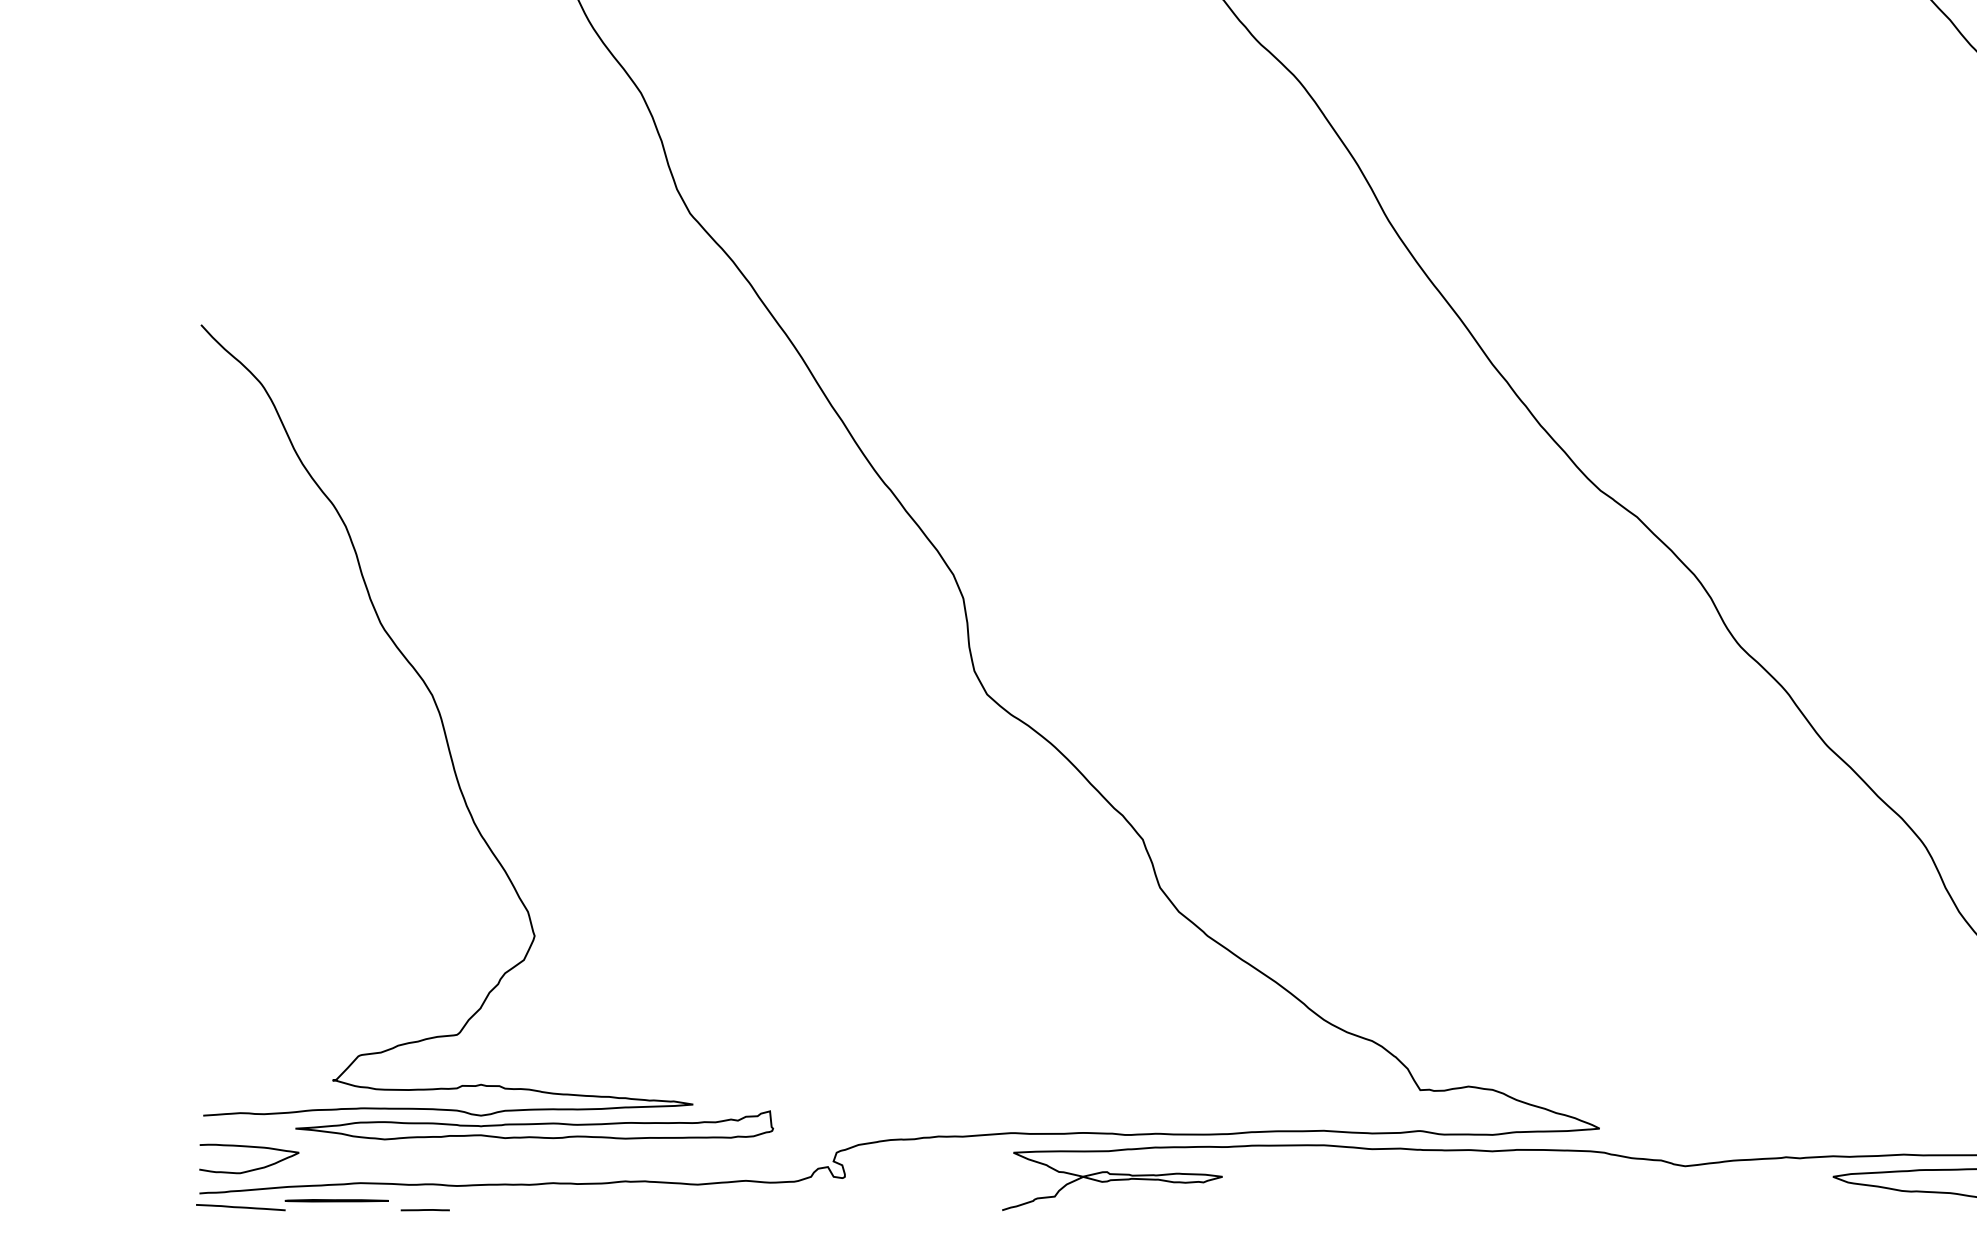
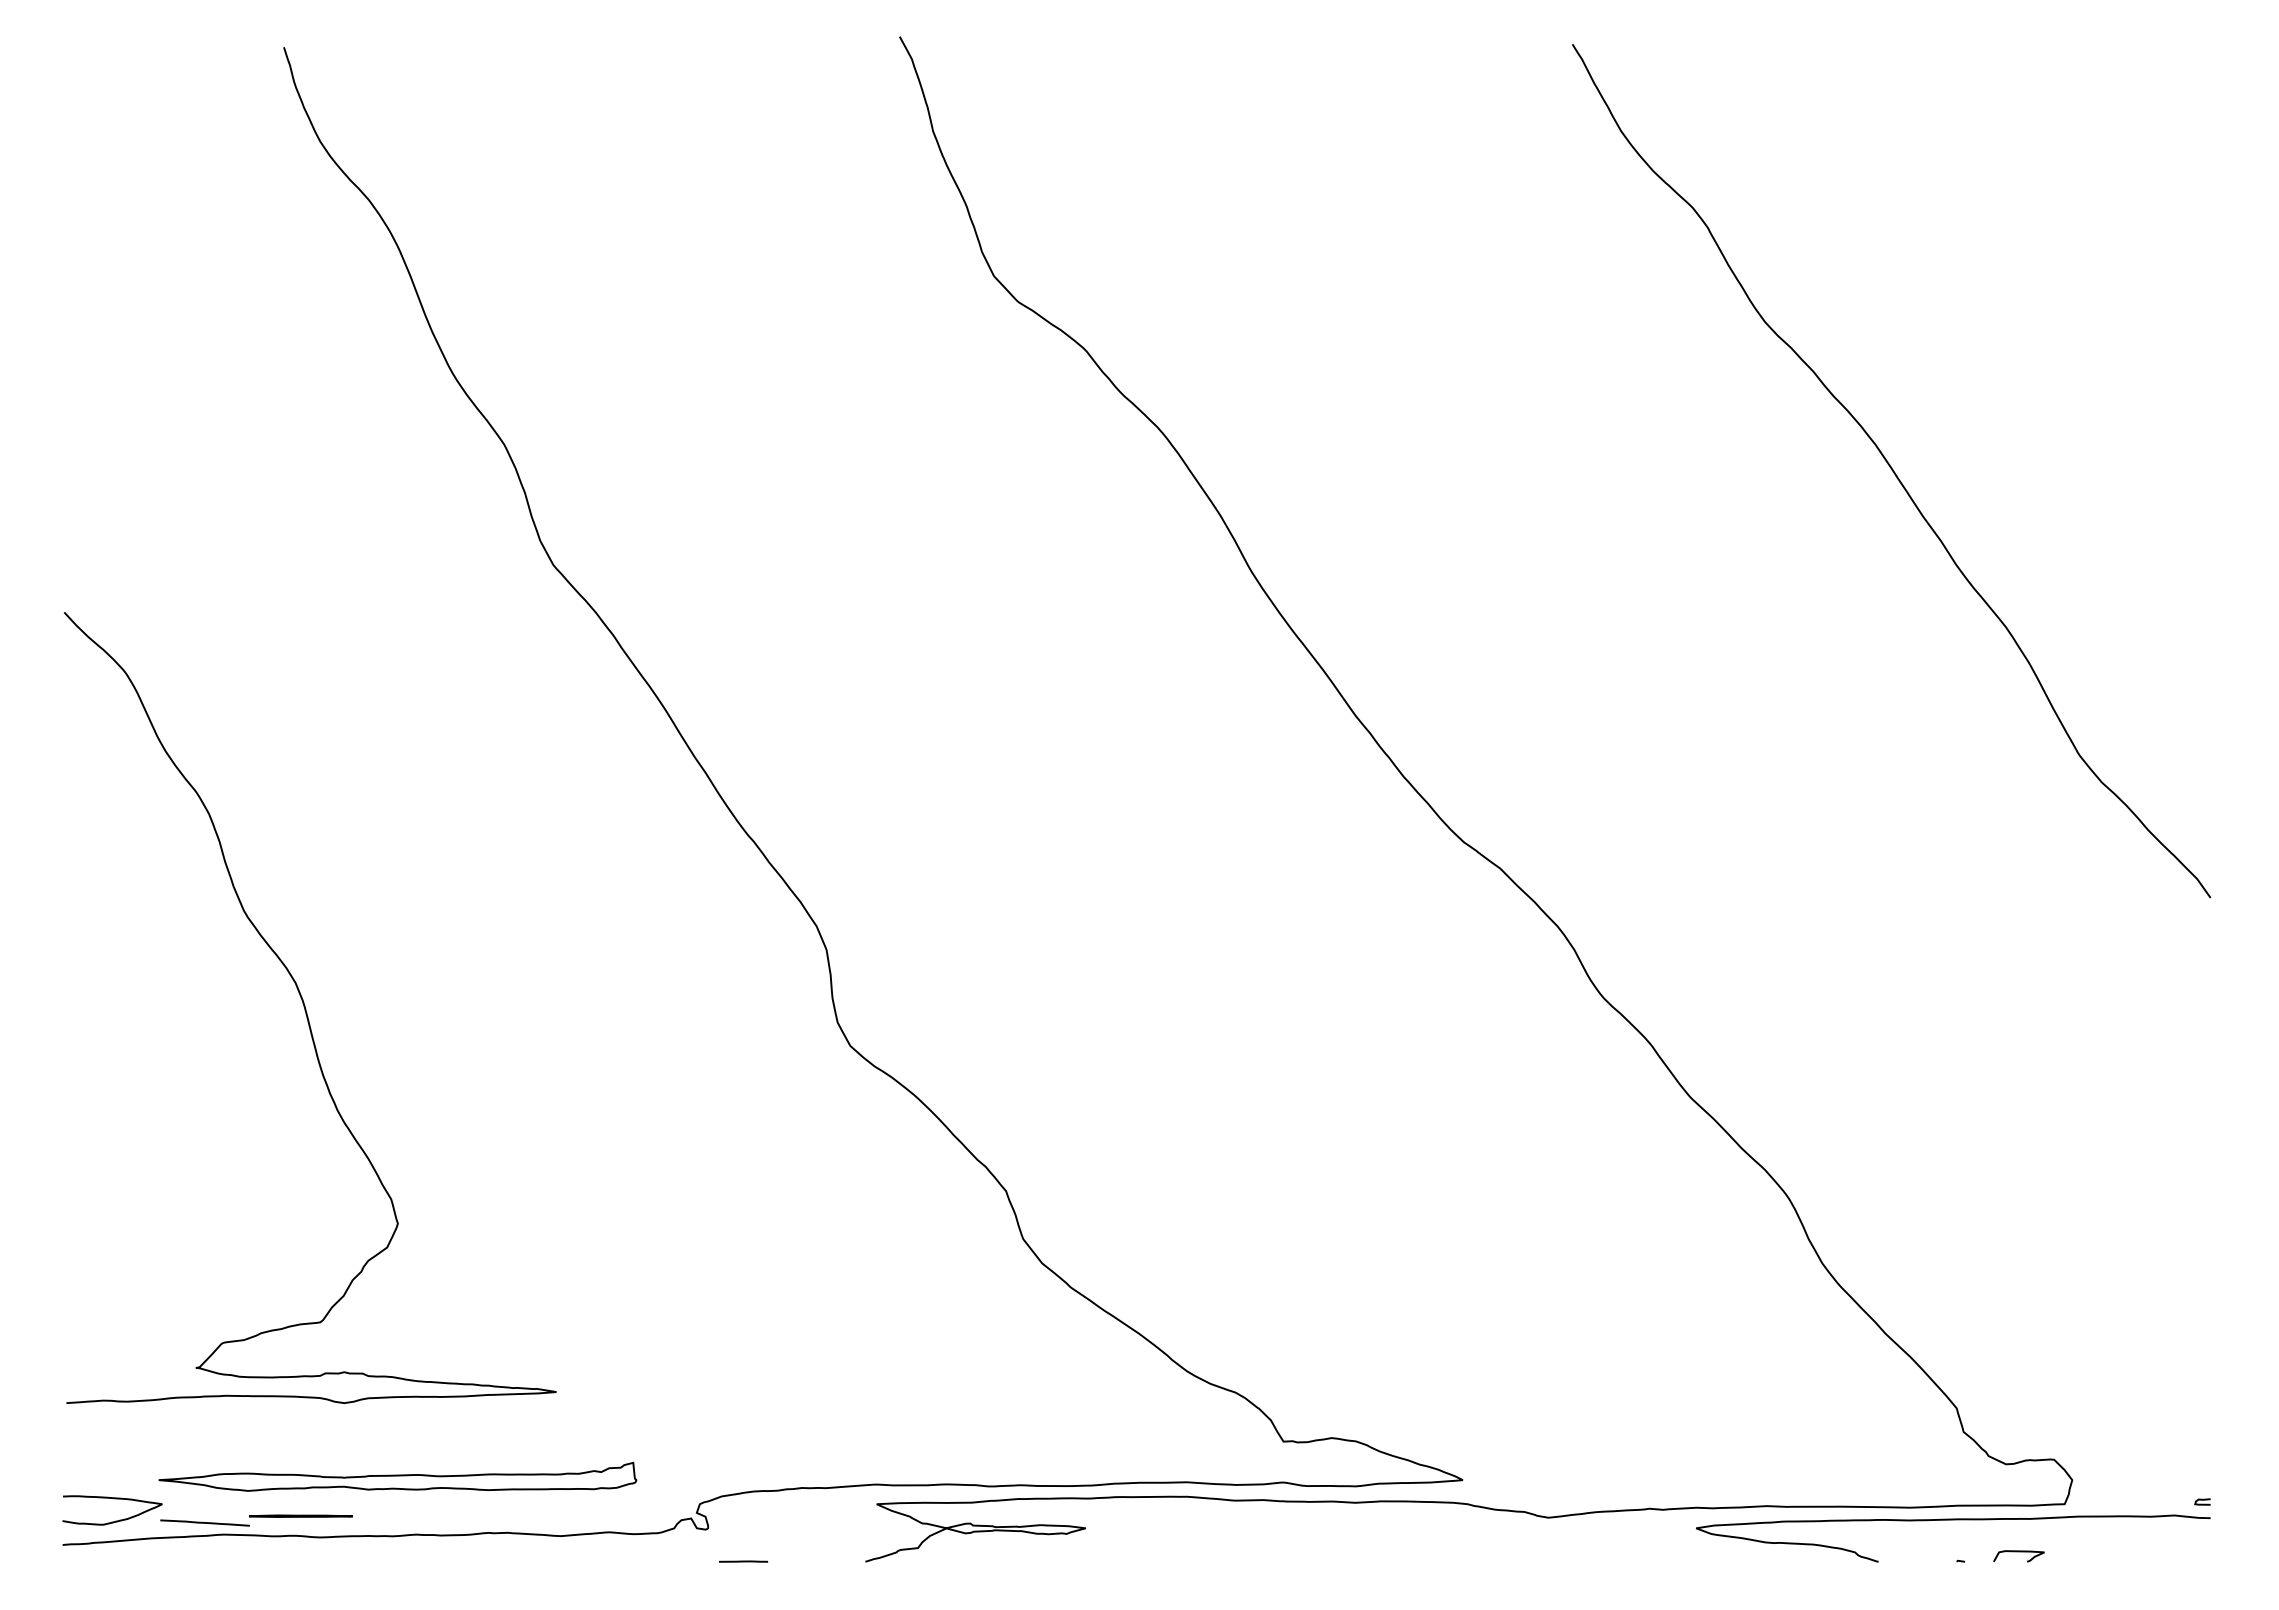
curve: (443, 721) -> (306, 1008), moved
part: (292, 1205) -> (256, 1520), moved
line: (425, 1210) -> (743, 1561), moved

